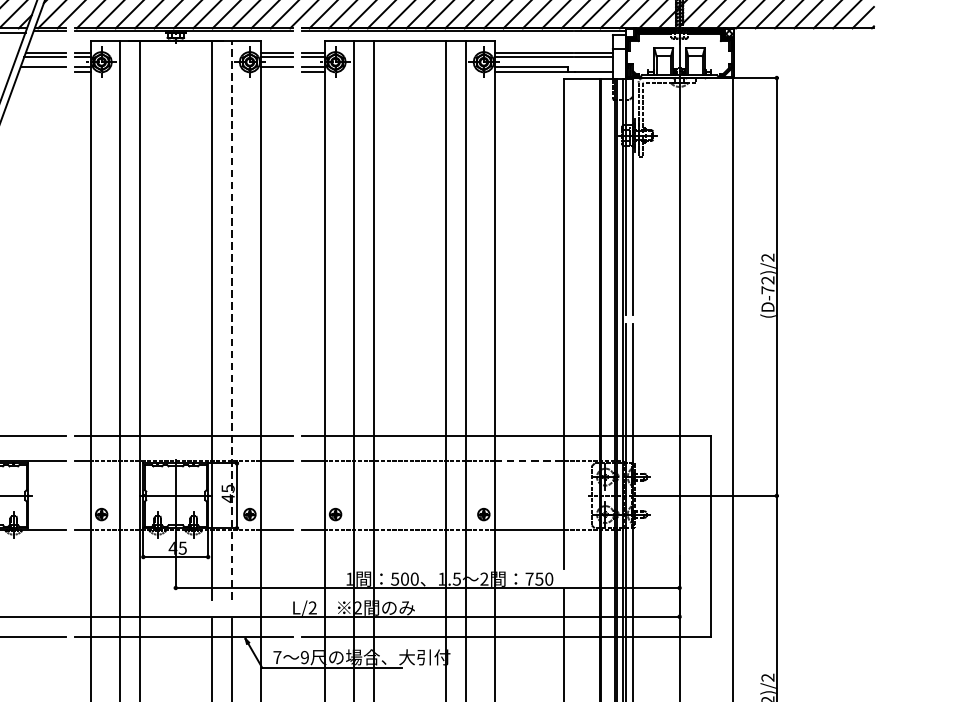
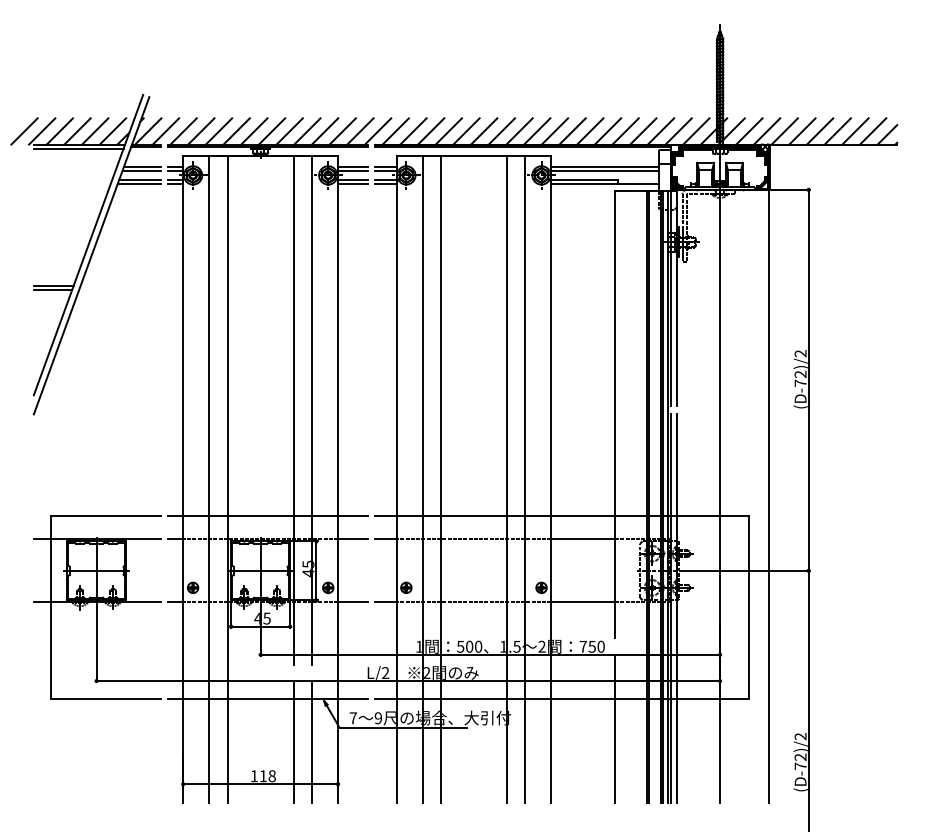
line: (41, 71) -> (138, 183), added
line: (276, 71) -> (352, 183), added
line: (231, 320) -> (311, 410), dashed -> solid
line: (529, 461) -> (583, 539), dashed -> solid

